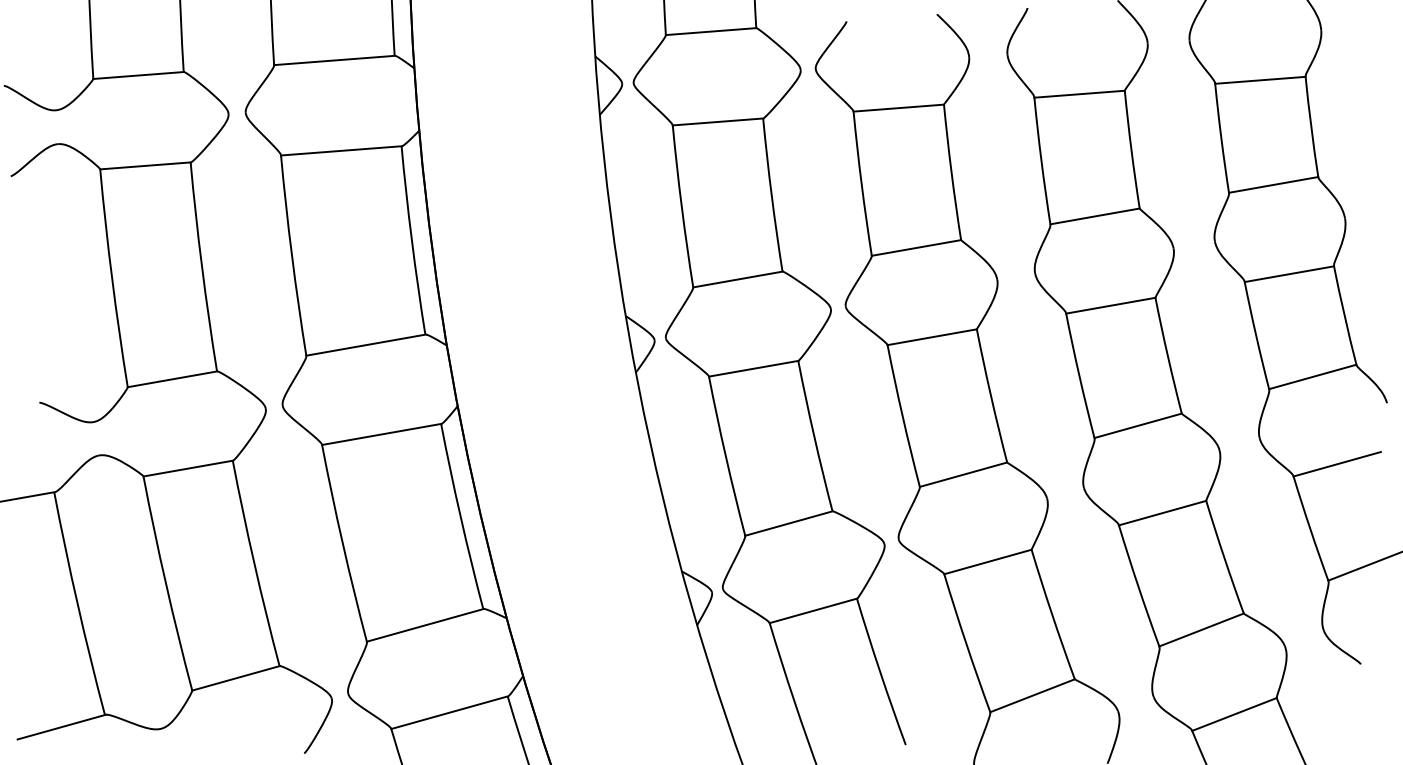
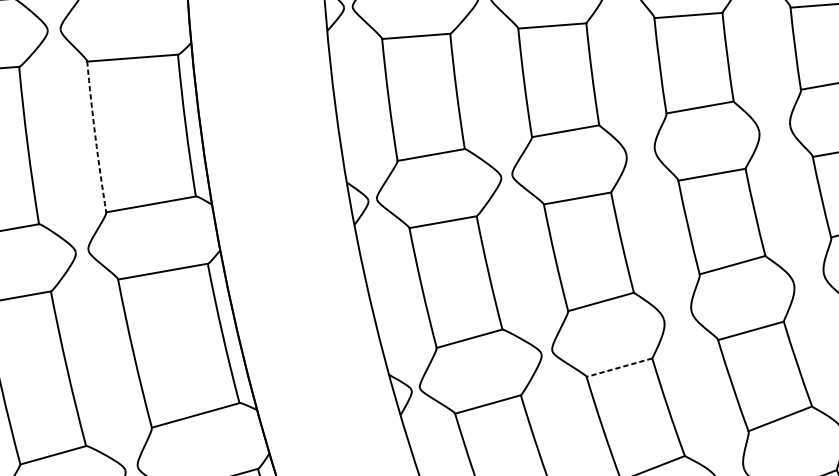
arc: (292, 255) -> (95, 136), solid -> dashed
line: (987, 562) -> (619, 368), solid -> dashed

